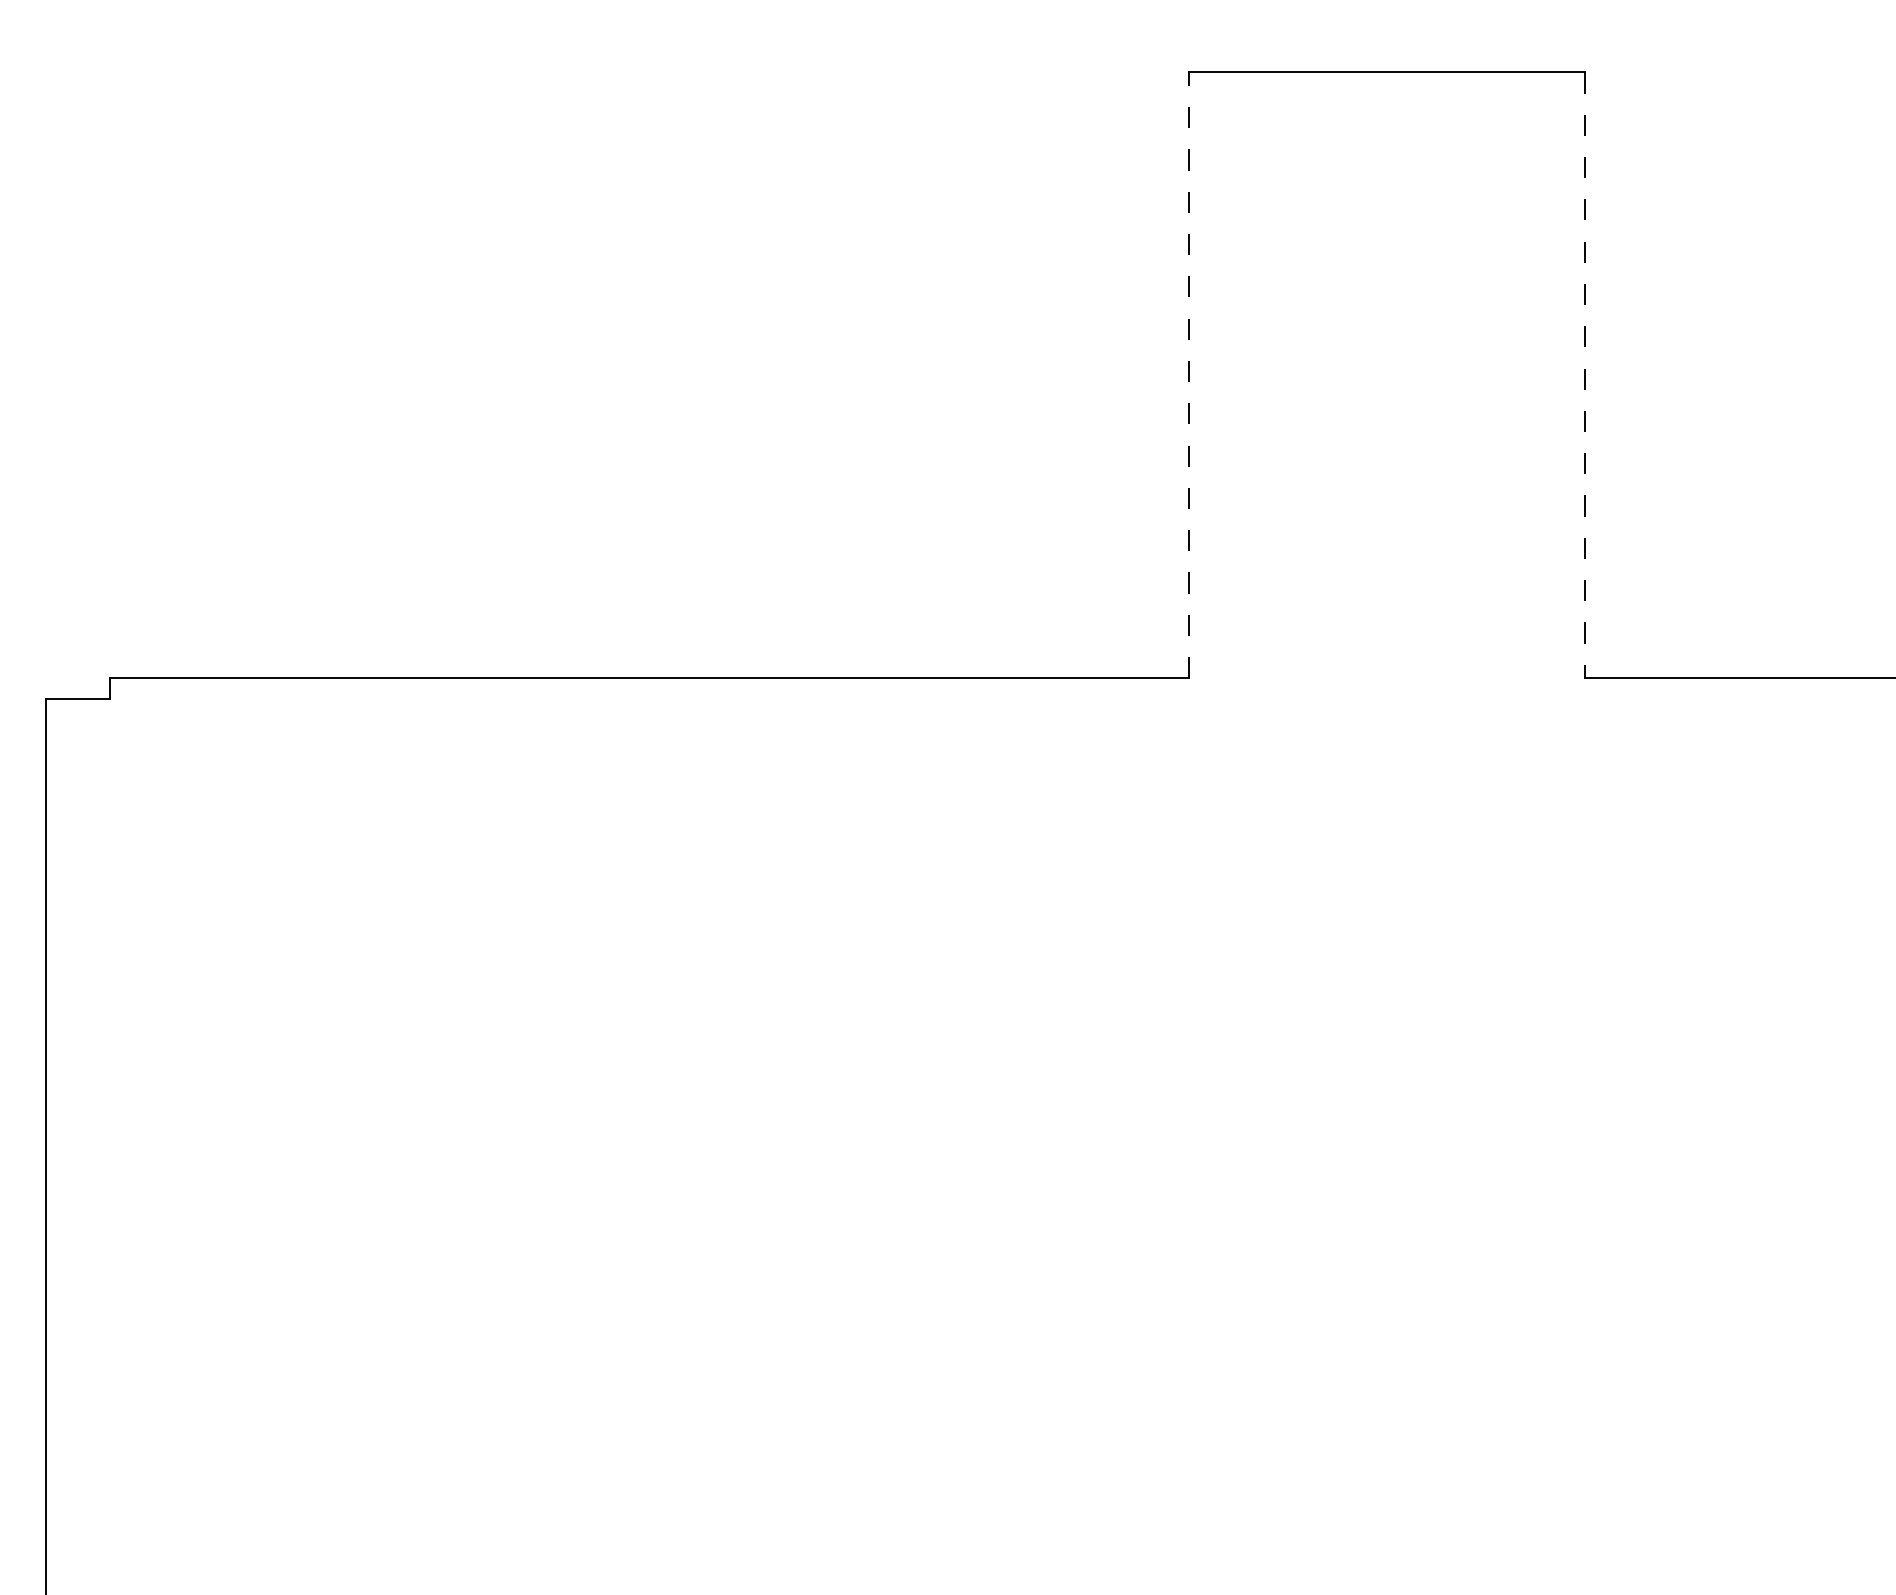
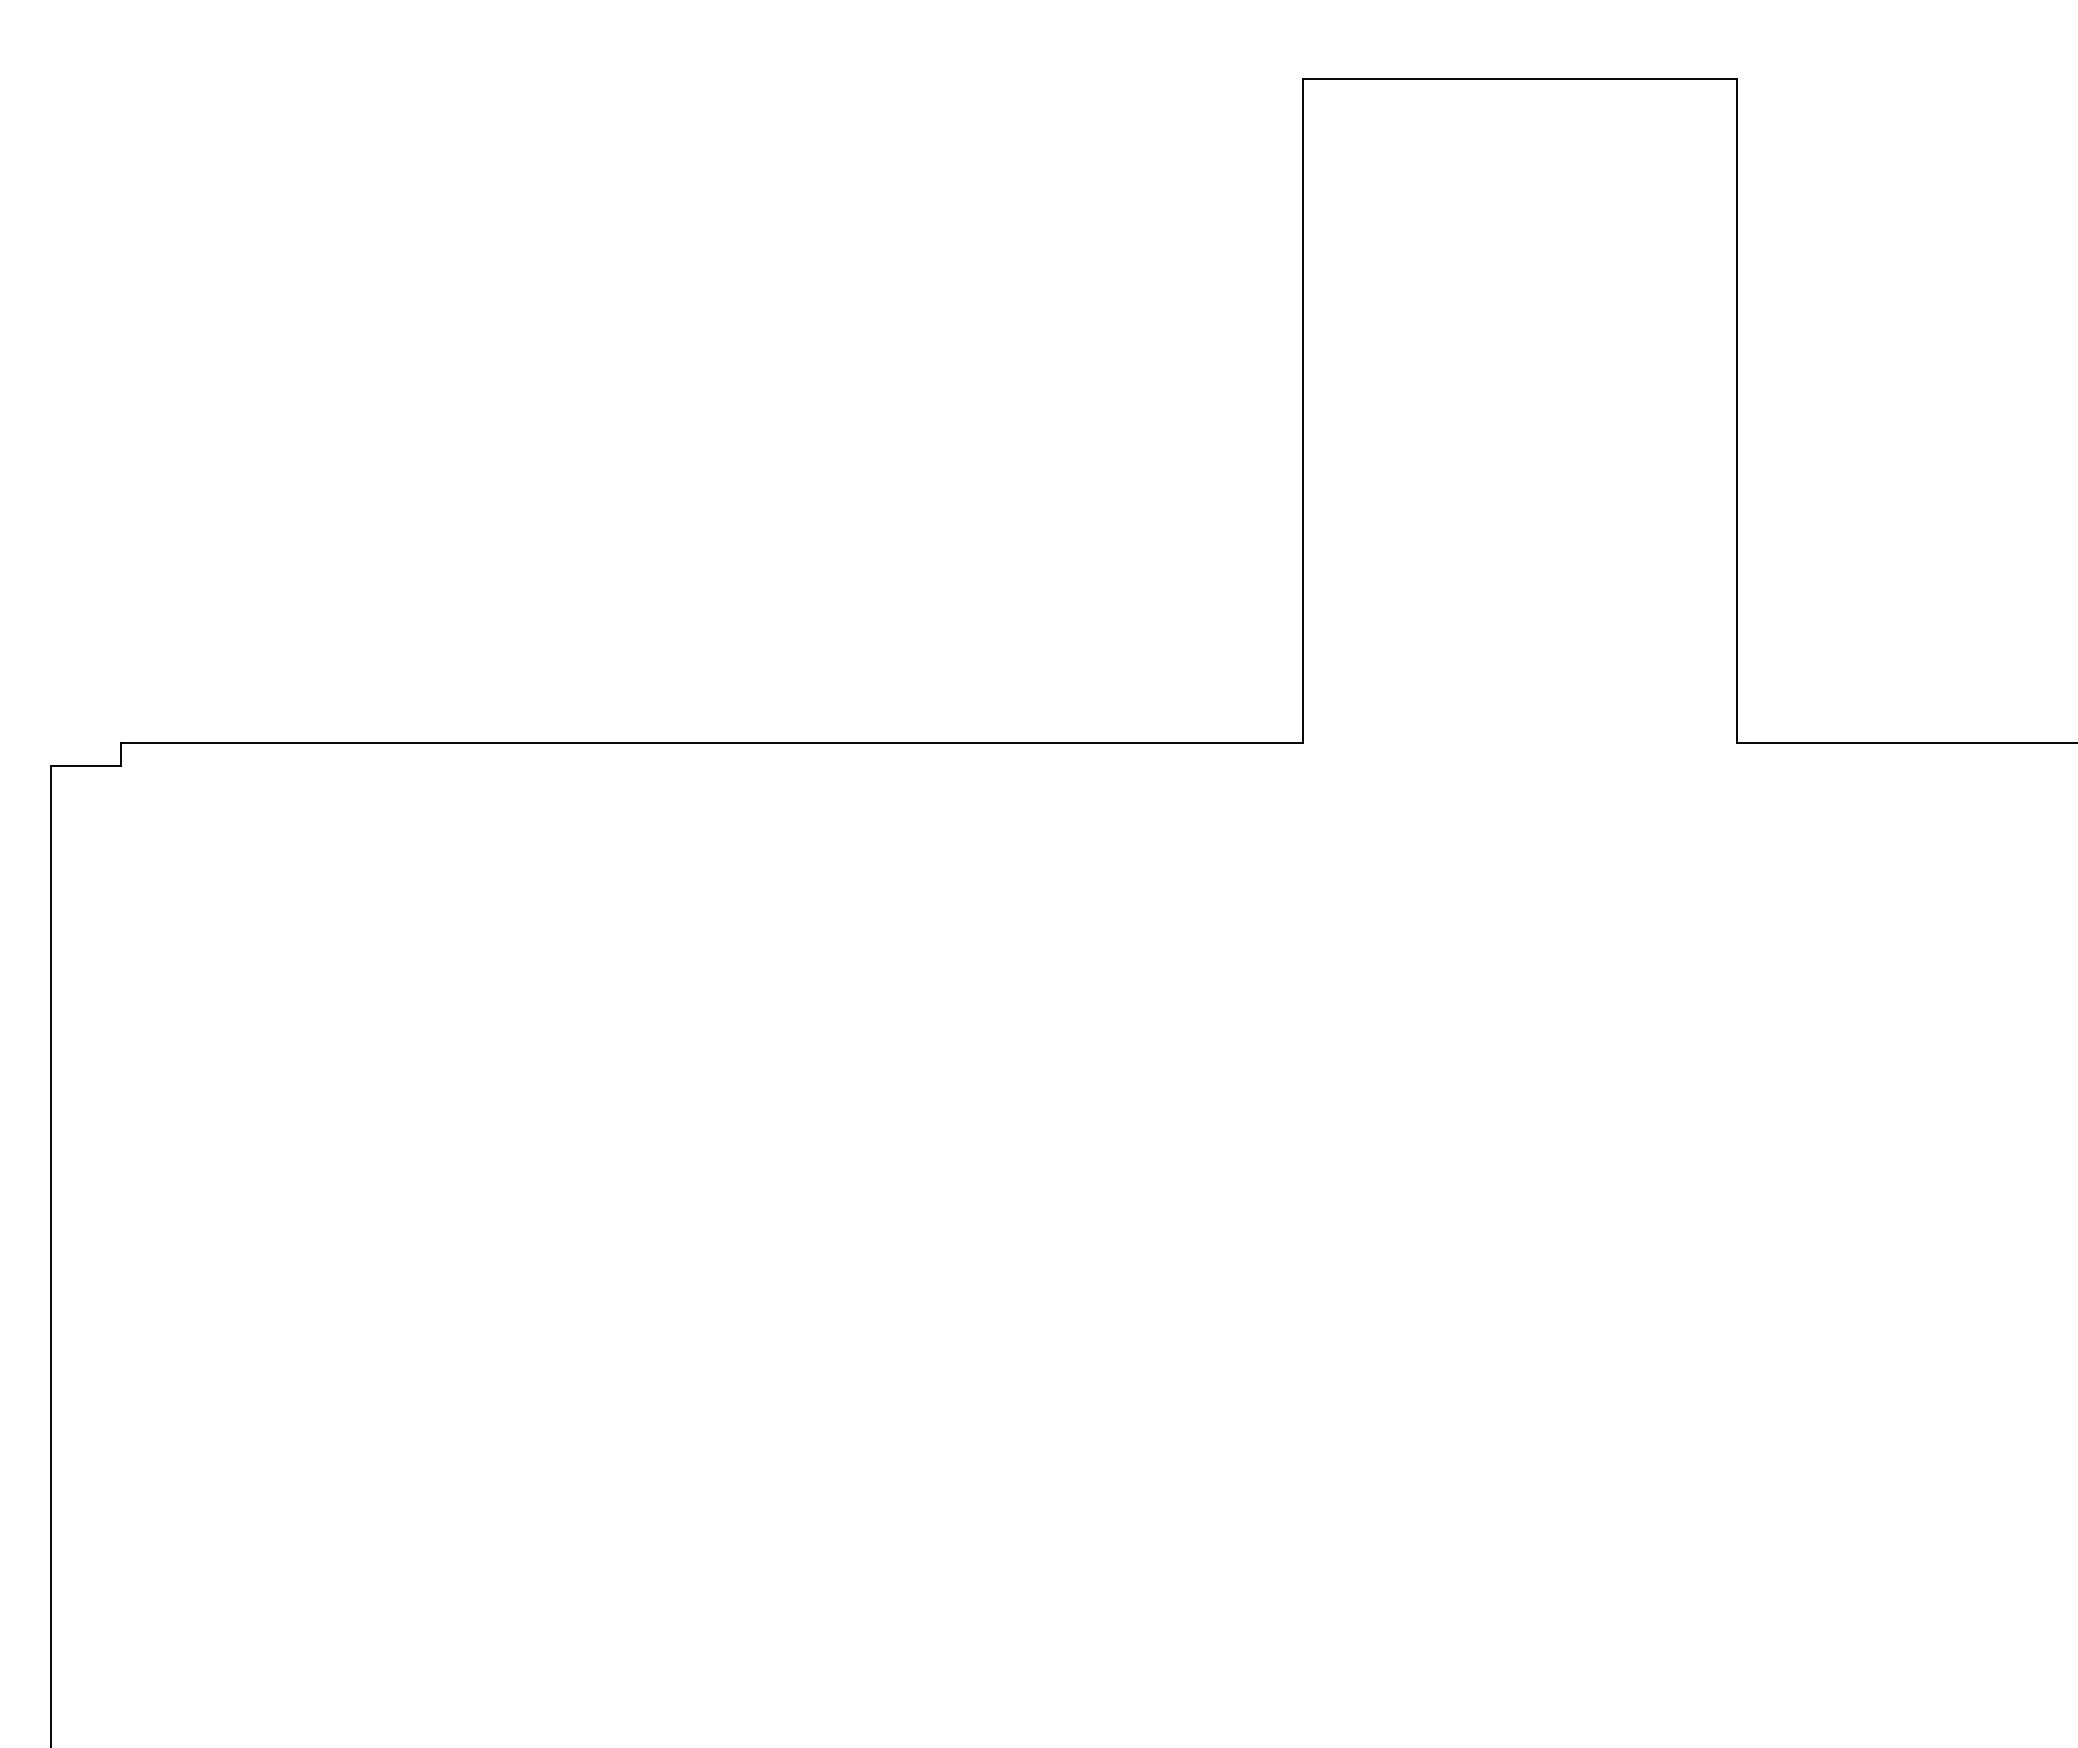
line: (1188, 375) -> (1302, 411), dashed -> solid
line: (1585, 375) -> (1737, 411), dashed -> solid

